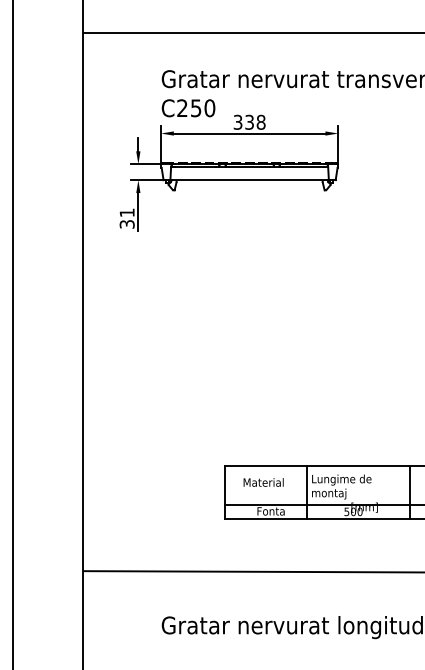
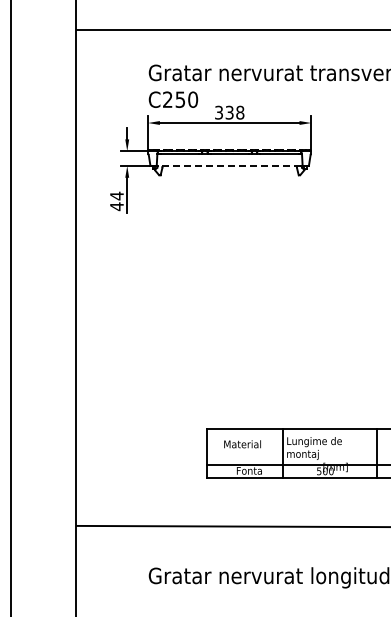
line: (249, 179) -> (229, 165), solid -> dashed
text: (126, 218) -> (116, 201), 31 -> 44

